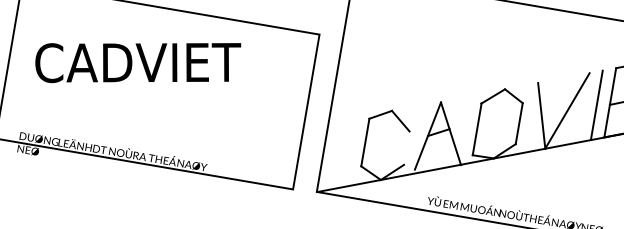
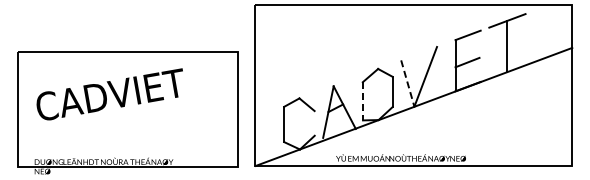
line: (597, 104) -> (446, 68), removed
line: (541, 117) -> (407, 84), solid -> dashed
line: (477, 129) -> (363, 101), solid -> dashed

